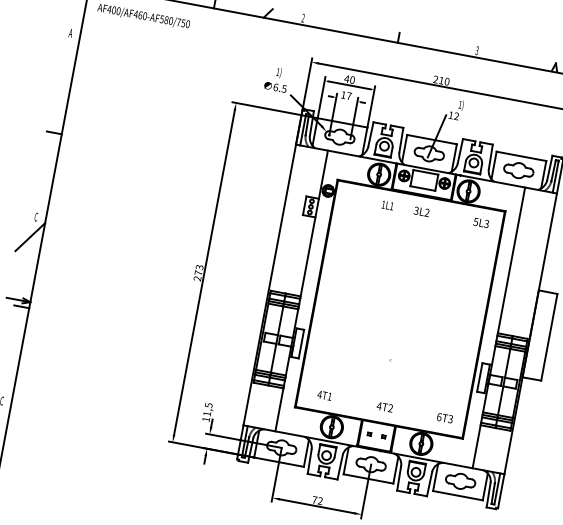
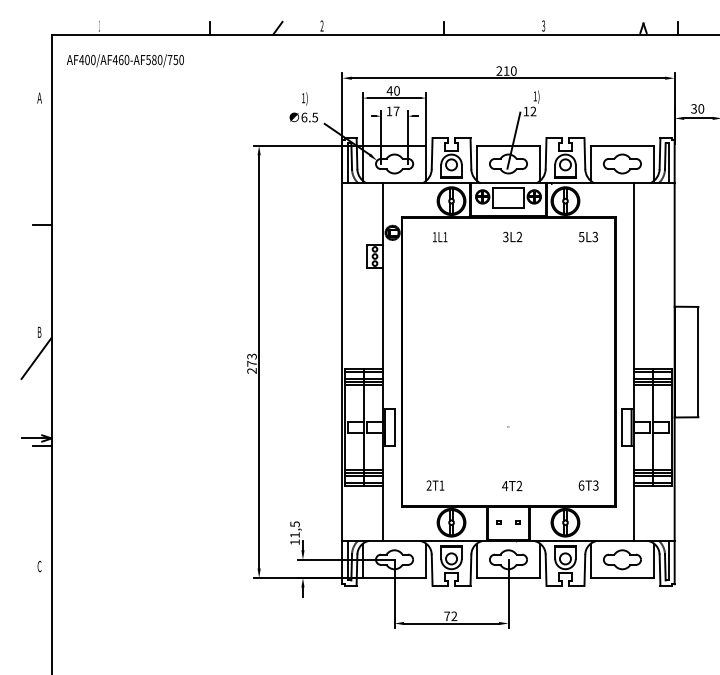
text: (387, 205) -> (440, 237), moved
text: (36, 216) -> (39, 331), C -> B
text: (319, 394) -> (428, 485), 4T1 -> 2T1

